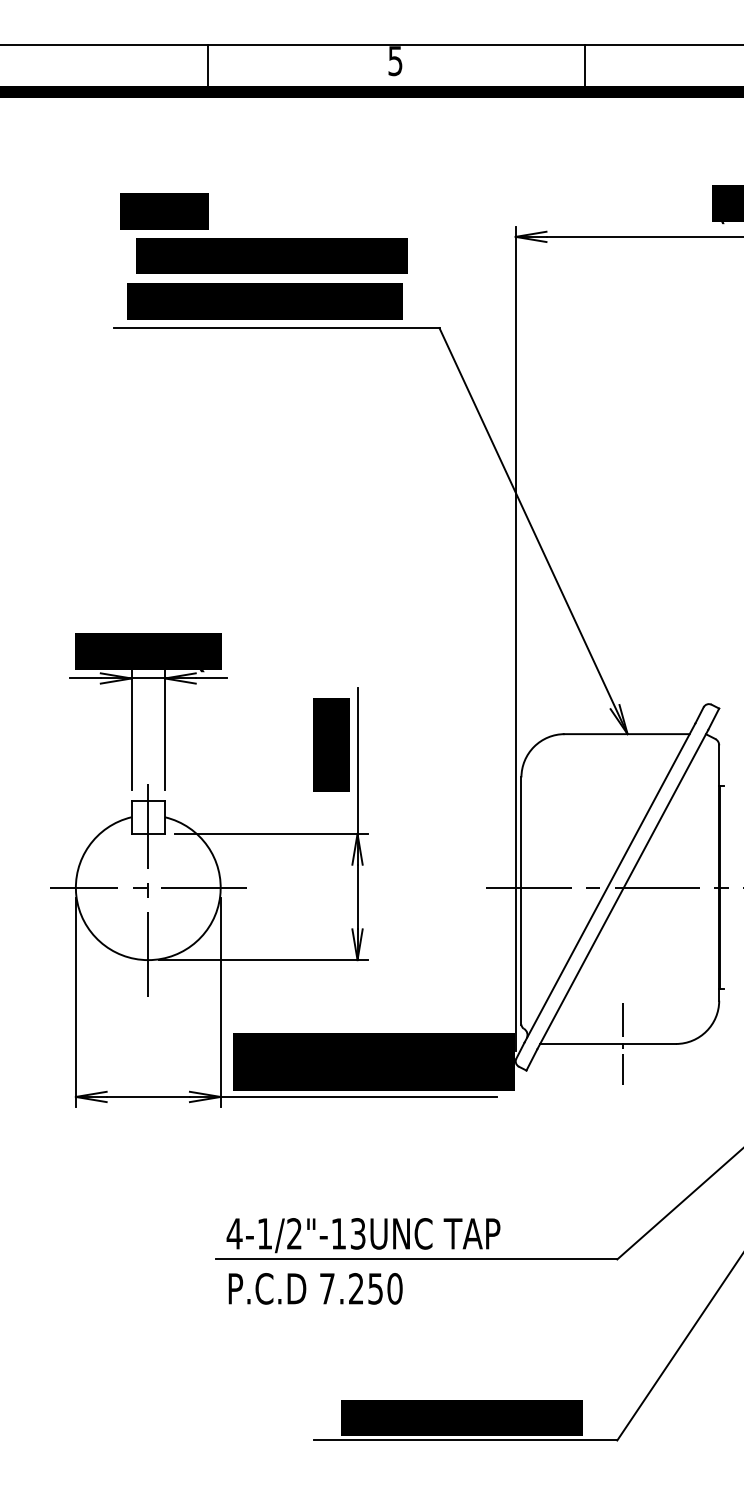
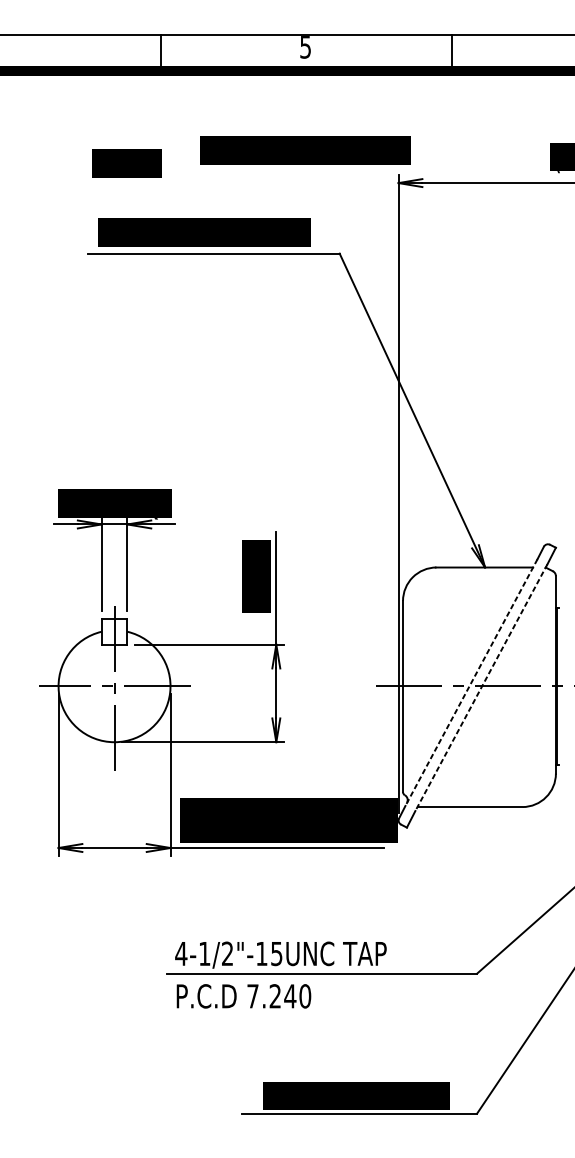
text: (271, 255) -> (304, 150), moved
line: (609, 883) -> (471, 682), solid -> dashed
line: (622, 890) -> (481, 688), solid -> dashed
line: (622, 1043) -> (481, 806), removed
text: (358, 1233) -> (277, 953), 4-1/2"-13UNC -> 4-1/2"-15UNC
text: (375, 1288) -> (290, 996), 7.250 -> 7.240

